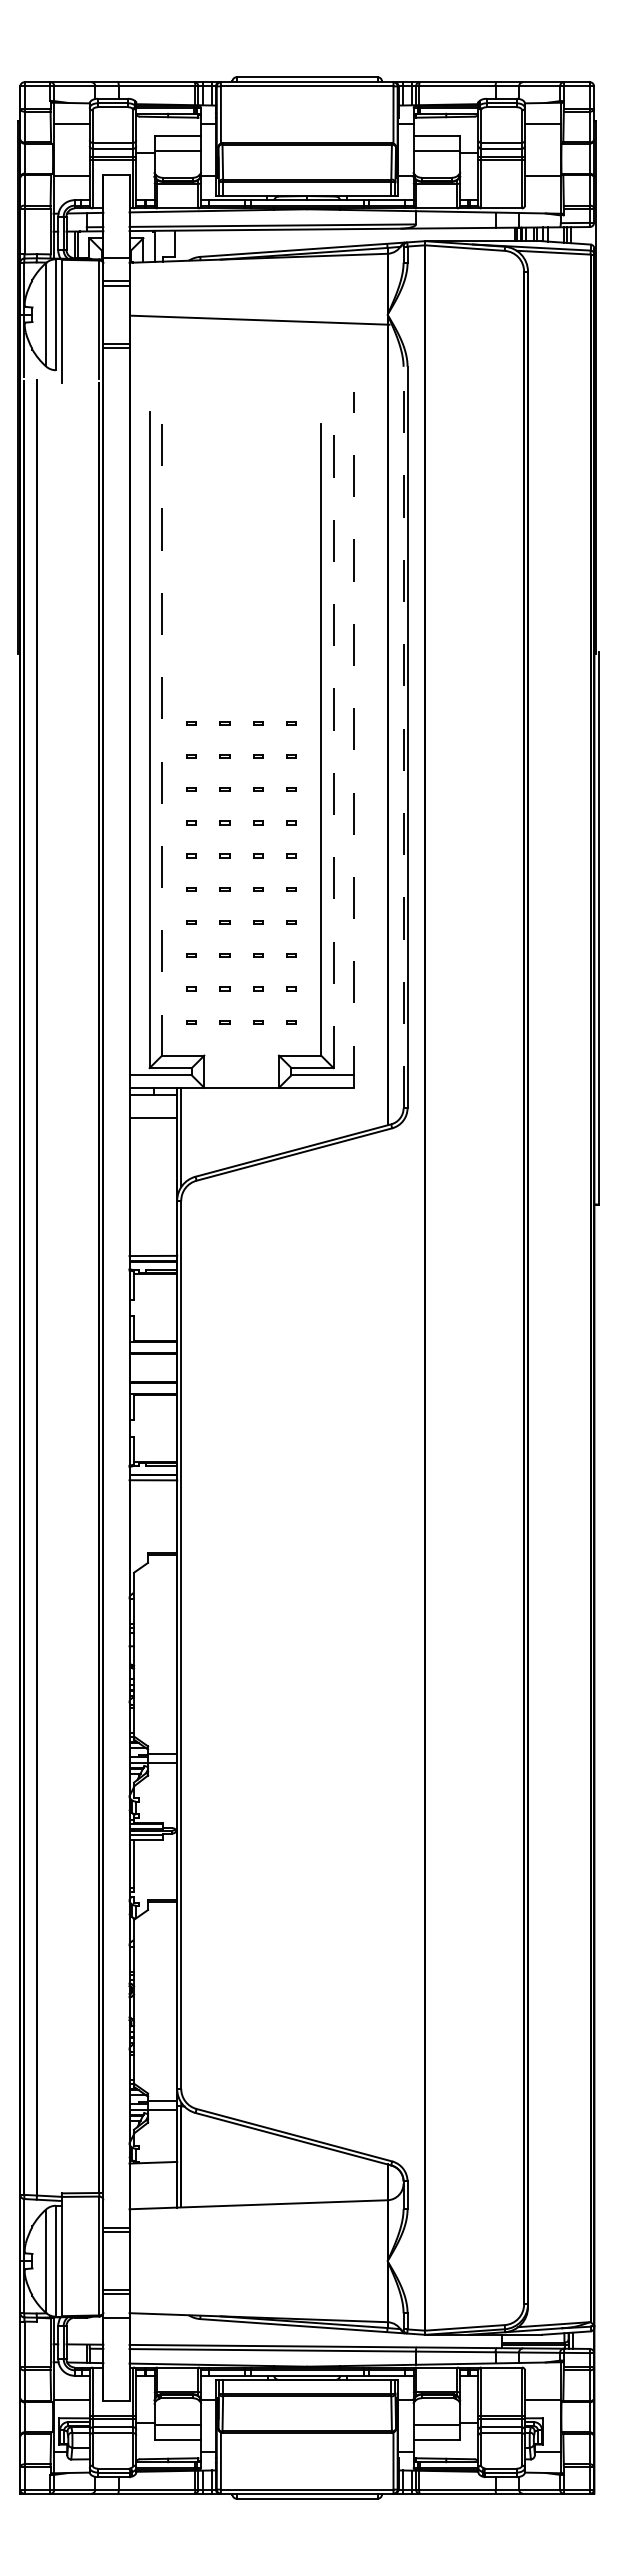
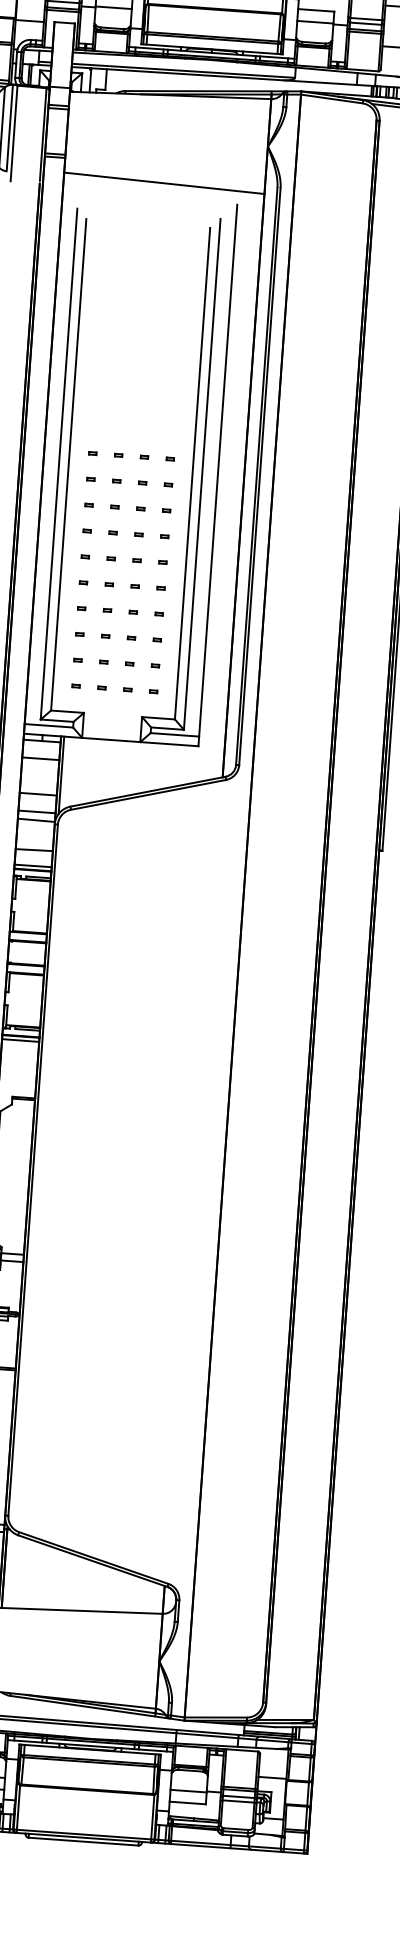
line: (260, 319) -> (164, 182), moved
line: (403, 737) -> (256, 476), dashed -> solid
line: (162, 739) -> (69, 464), dashed -> solid
line: (333, 739) -> (202, 474), dashed -> solid
line: (353, 739) -> (217, 475), dashed -> solid
line: (153, 1163) -> (38, 794), added
line: (153, 1186) -> (37, 811), added
line: (153, 1196) -> (36, 819), added
line: (153, 1235) -> (34, 850), added

